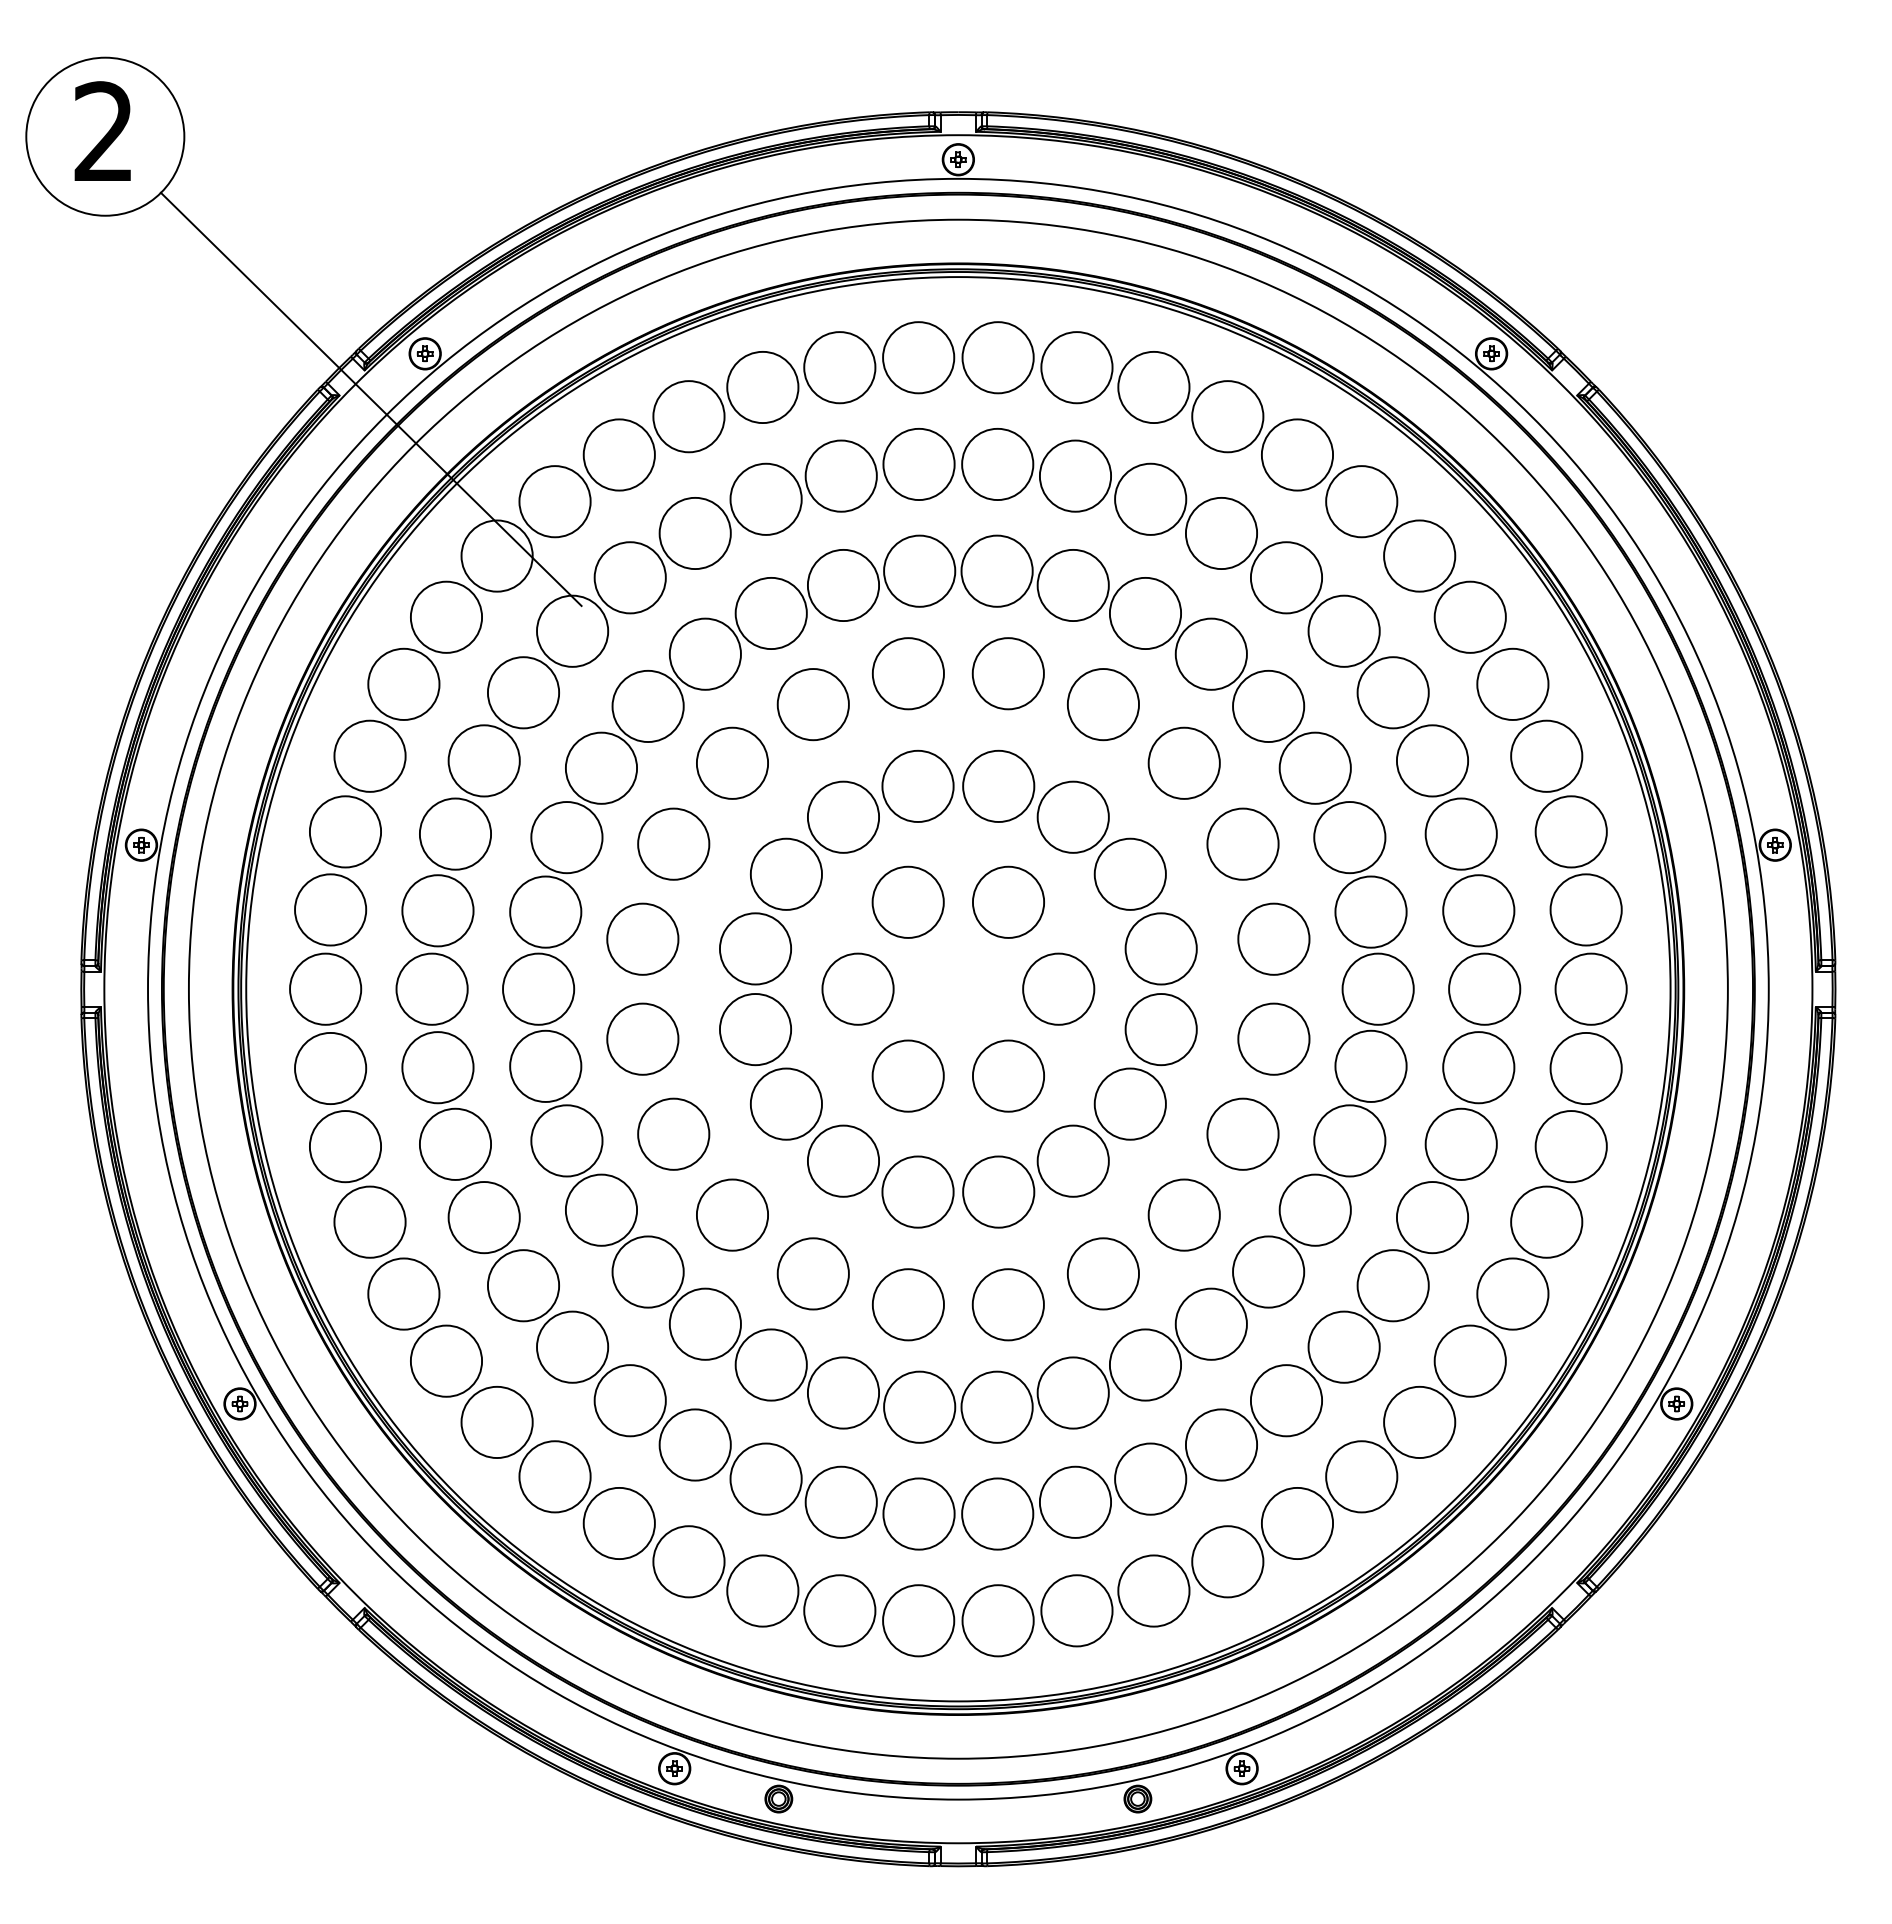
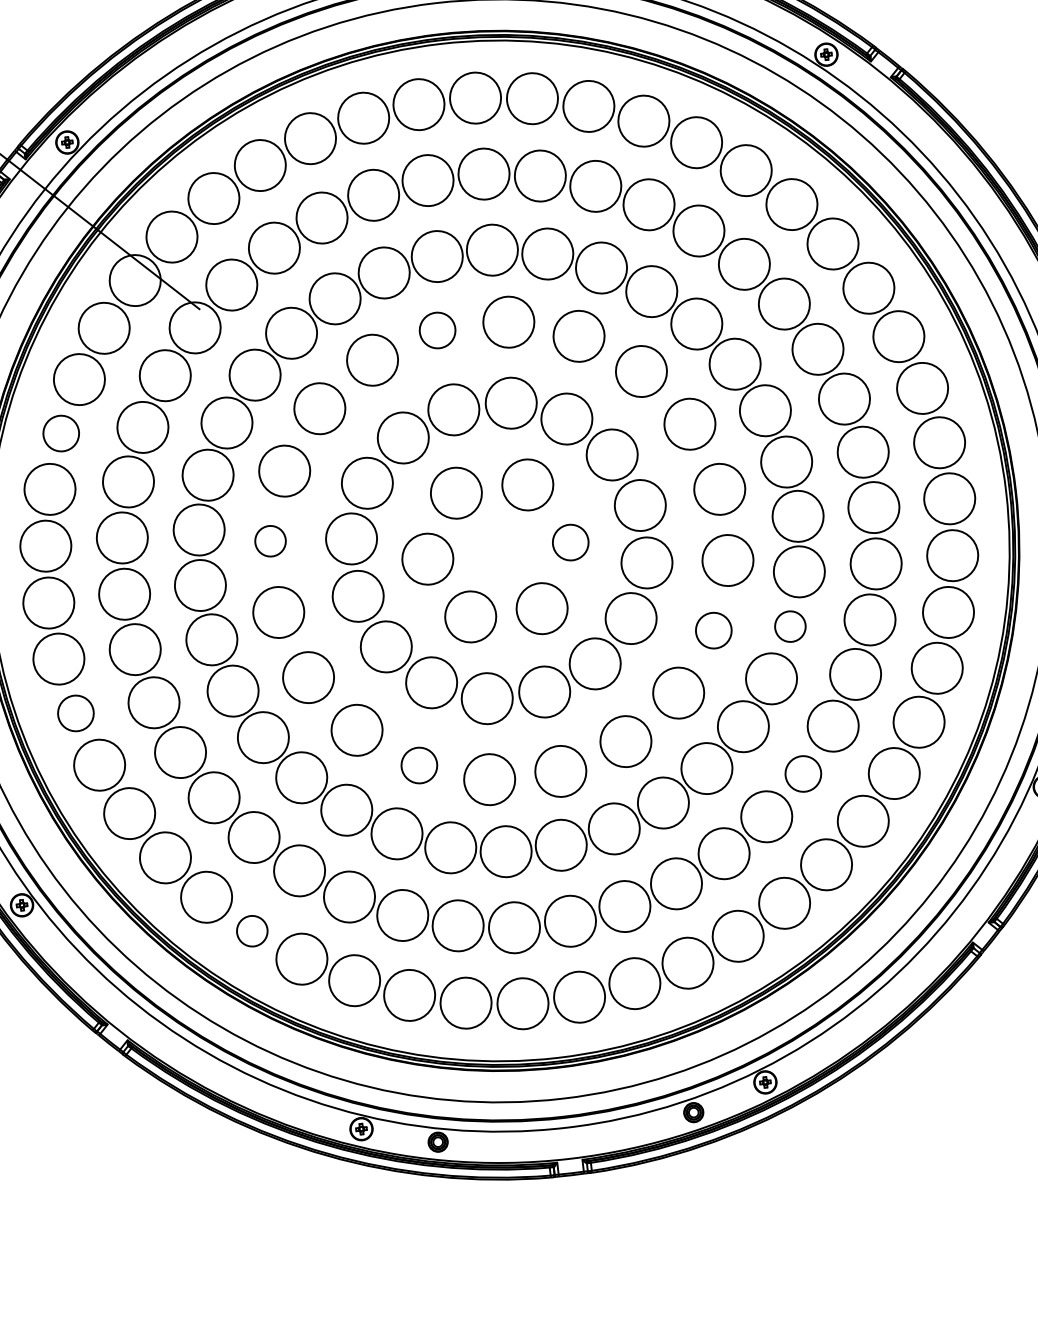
circle: (907, 673) -> (437, 330), size x0.7
circle: (369, 755) -> (60, 433), size x0.7
circle: (642, 938) -> (270, 540), size x0.6
circle: (1058, 988) -> (570, 542), size x0.7
circle: (1242, 1133) -> (713, 630), size x0.7
circle: (1349, 1140) -> (790, 626), size x0.6
circle: (345, 1146) -> (75, 713), size x0.7
circle: (812, 1273) -> (418, 765), size x0.7
circle: (1343, 1346) -> (802, 773), size x0.7
circle: (554, 1476) -> (251, 931), size x0.6

